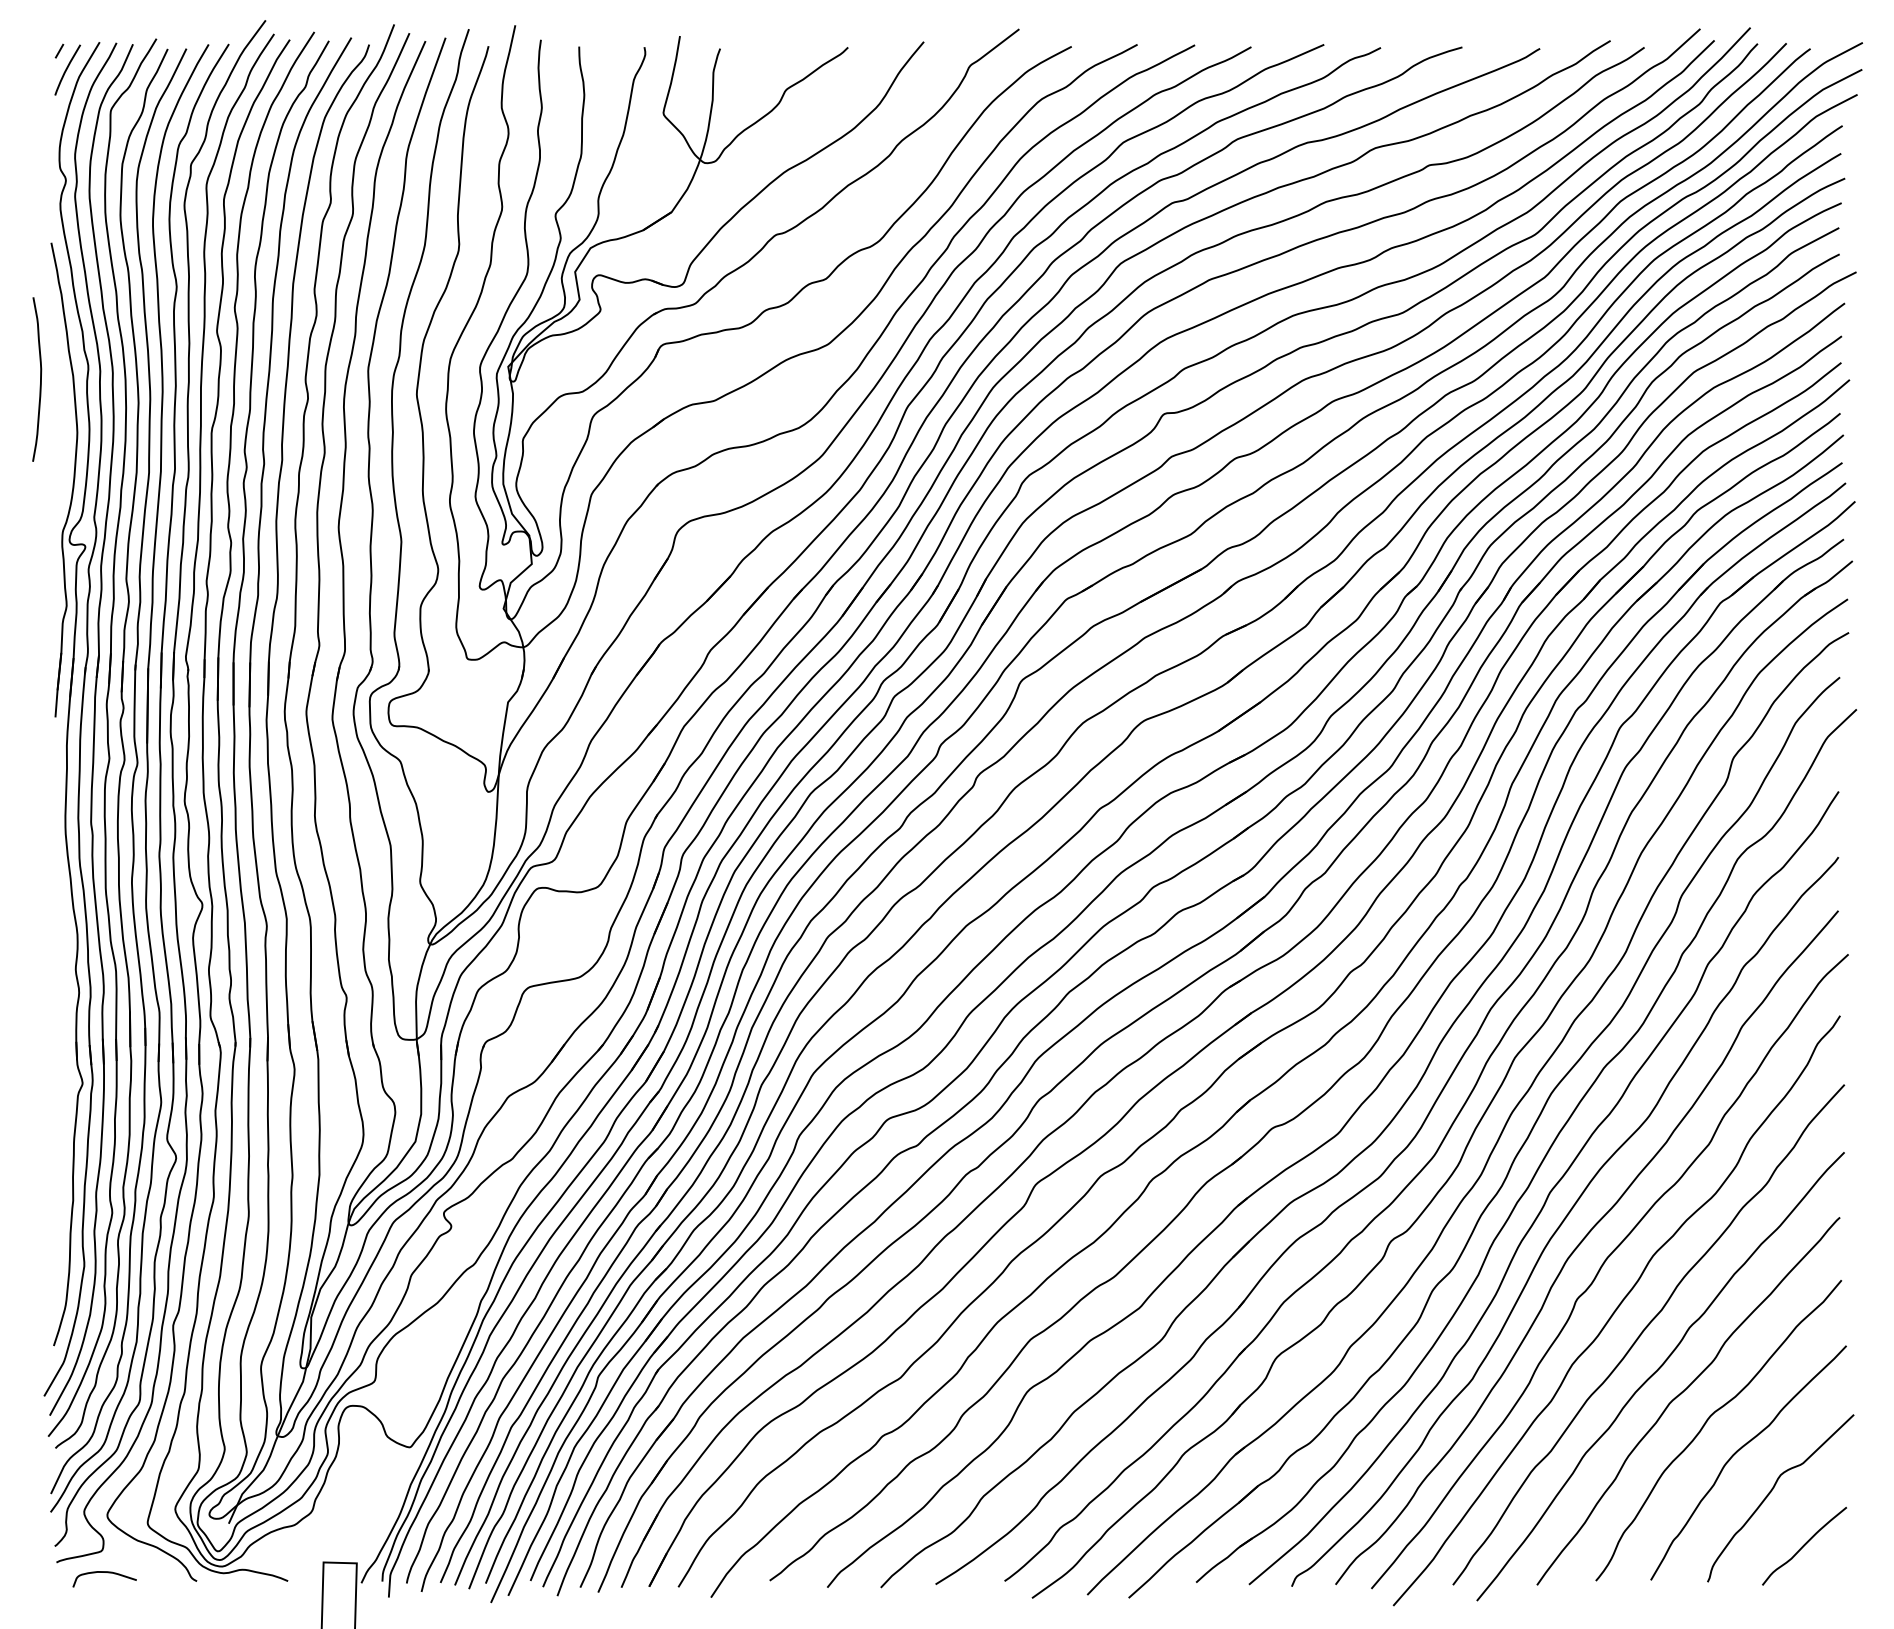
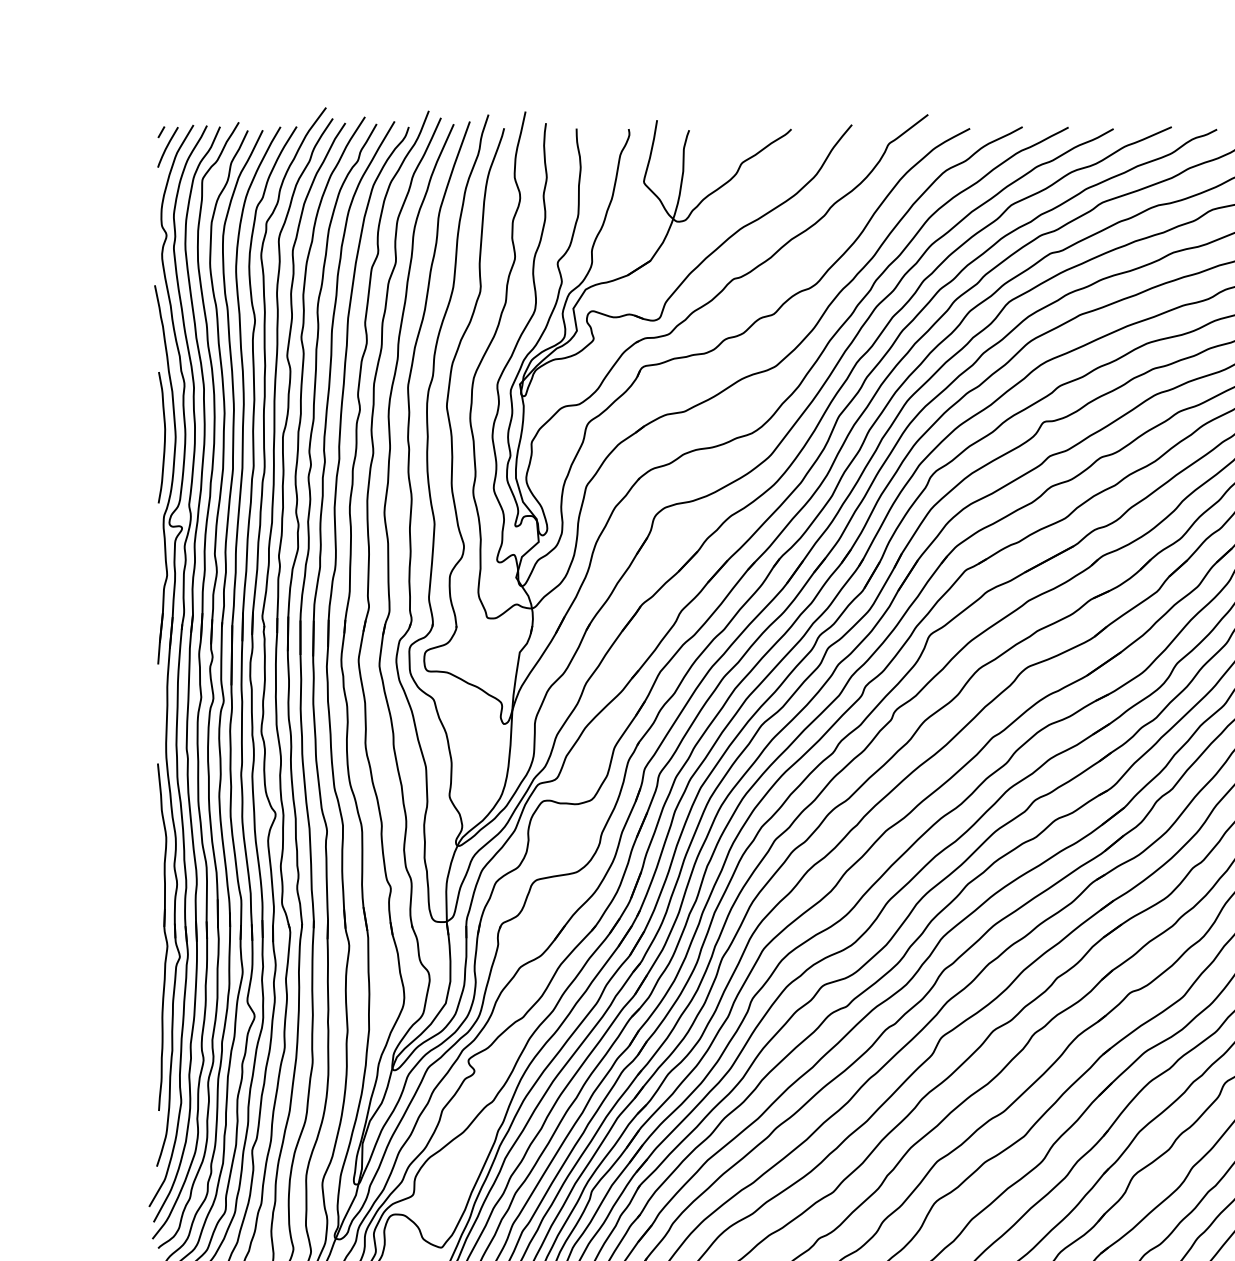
curve: (40, 379) -> (164, 437), moved
part: (60, 1058) -> (162, 936), added

